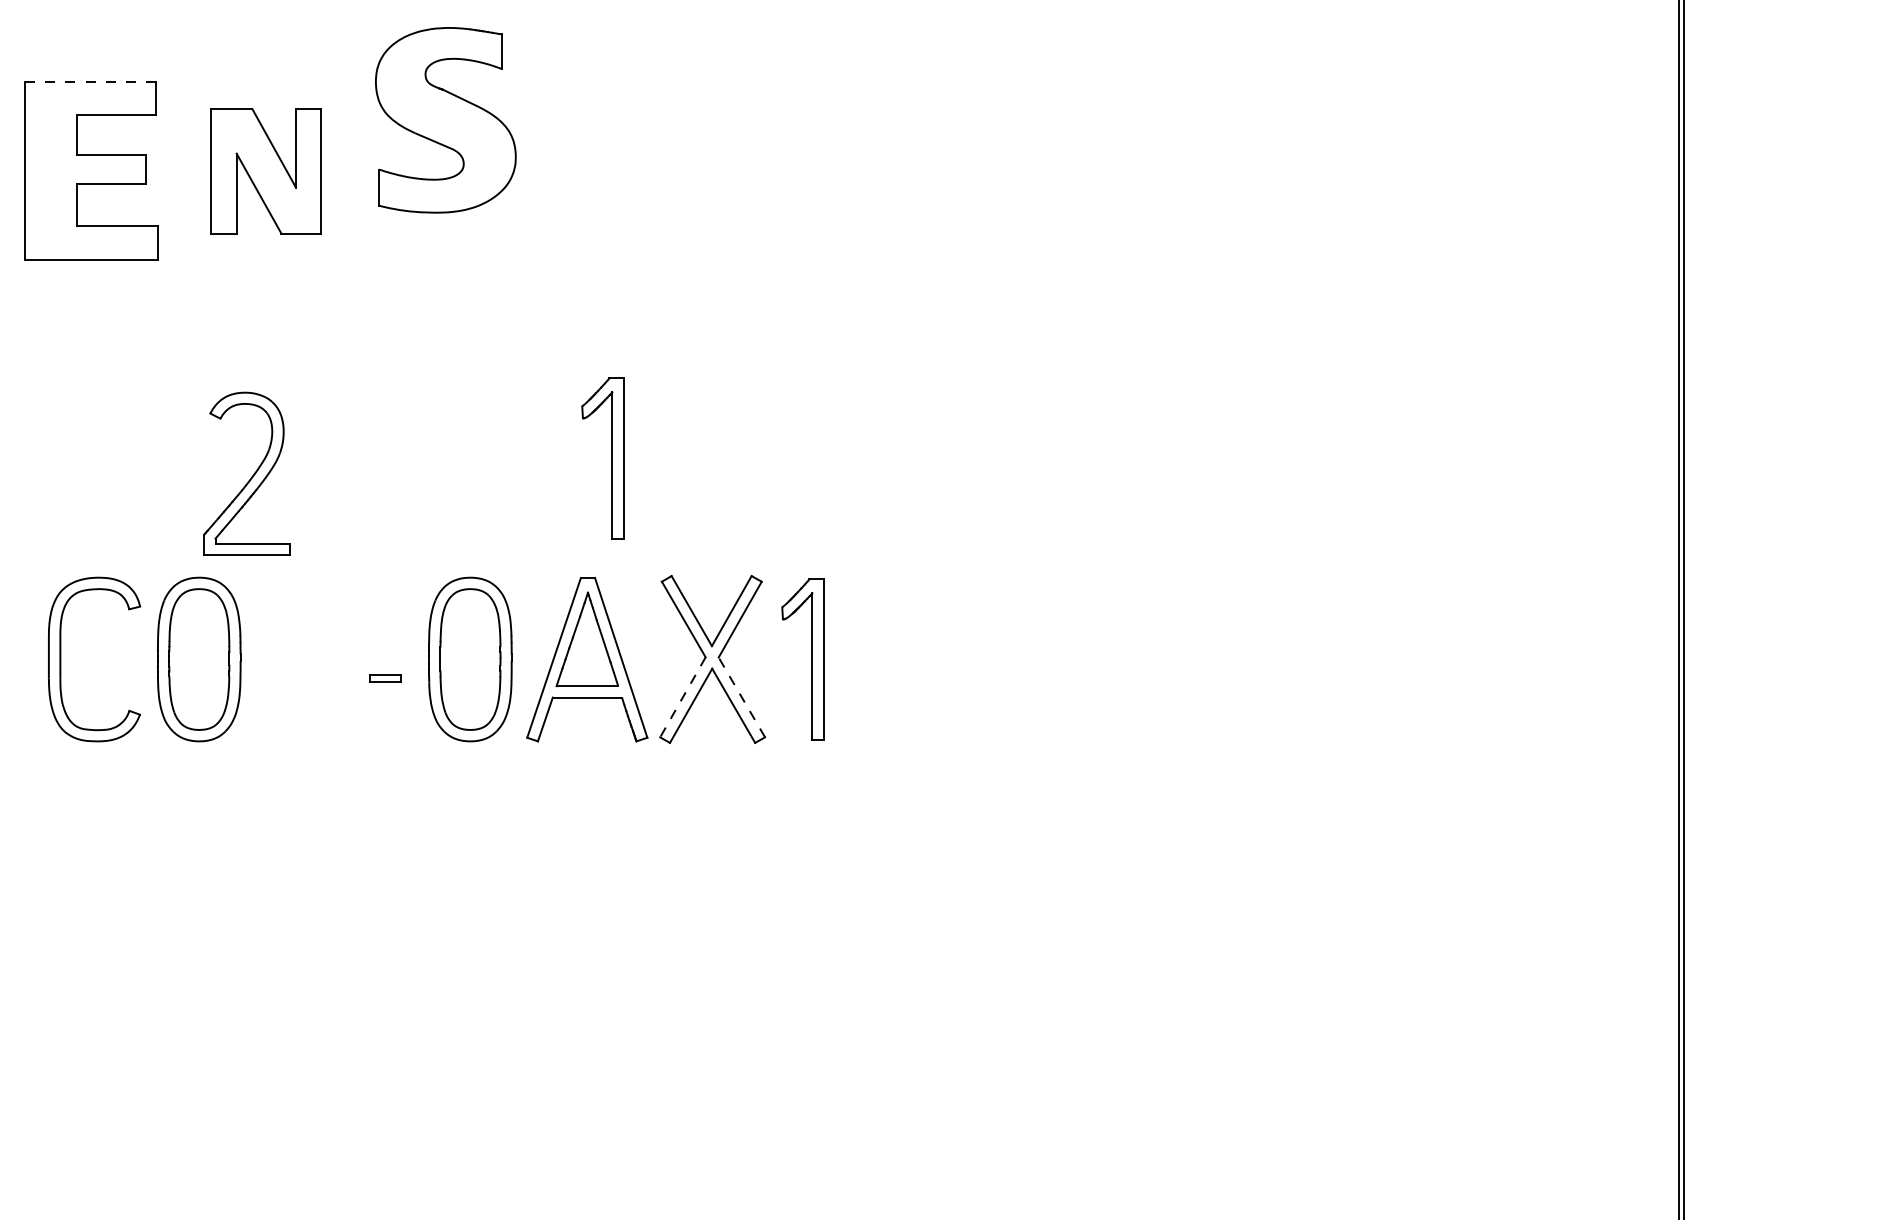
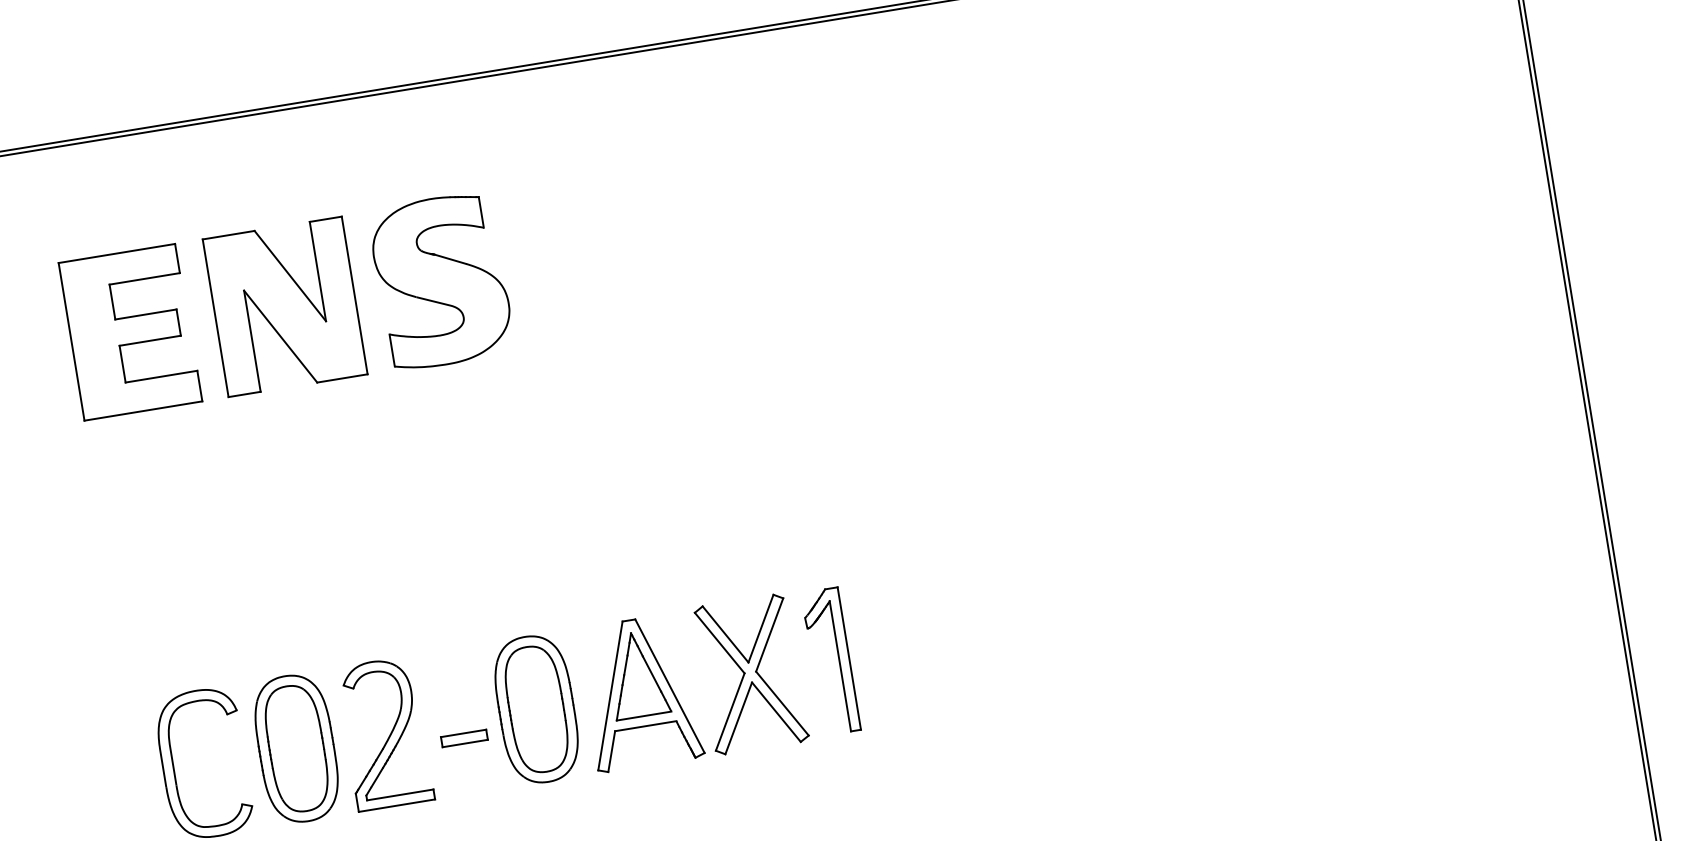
line: (90, 82) -> (116, 253), dashed -> solid
part: (445, 120) -> (441, 281), moved
part: (266, 171) -> (285, 307), size x1.43
part: (611, 458) -> (632, 511), removed
part: (246, 473) -> (384, 733), moved
part: (385, 678) -> (464, 738), size x1.67
line: (682, 697) -> (729, 712), dashed -> solid
line: (741, 697) -> (782, 703), dashed -> solid

